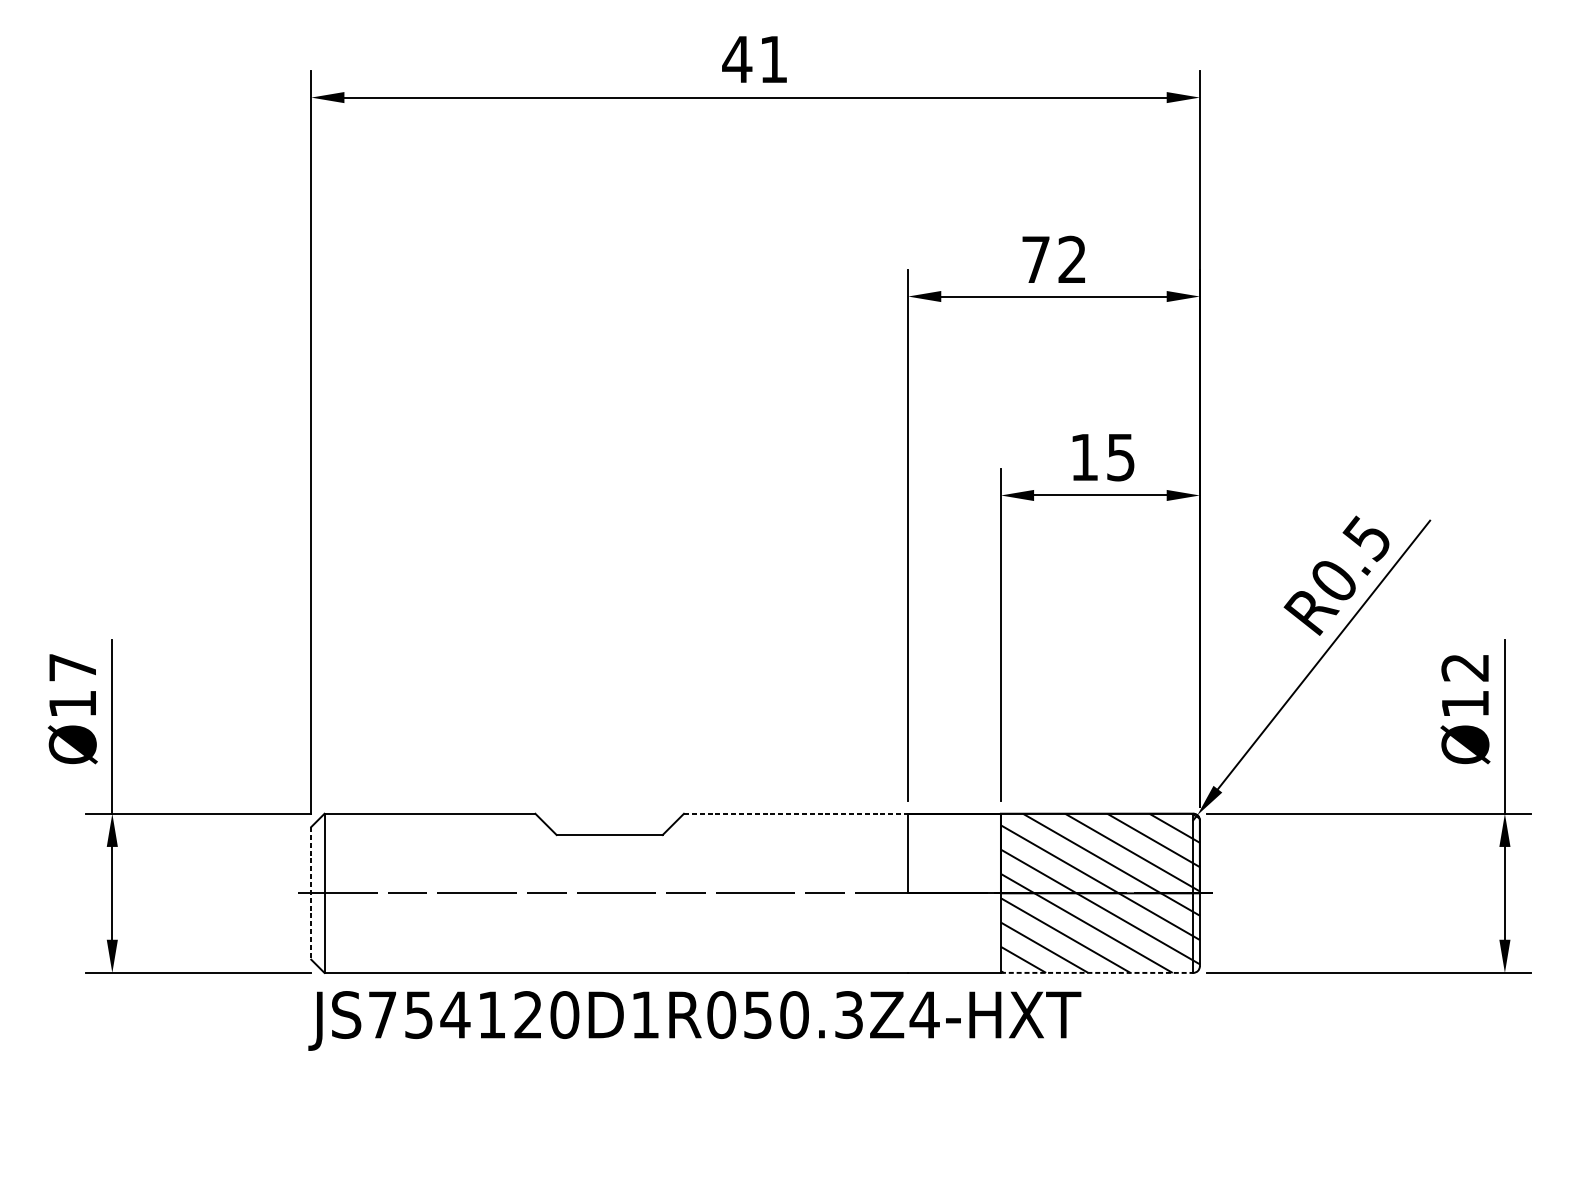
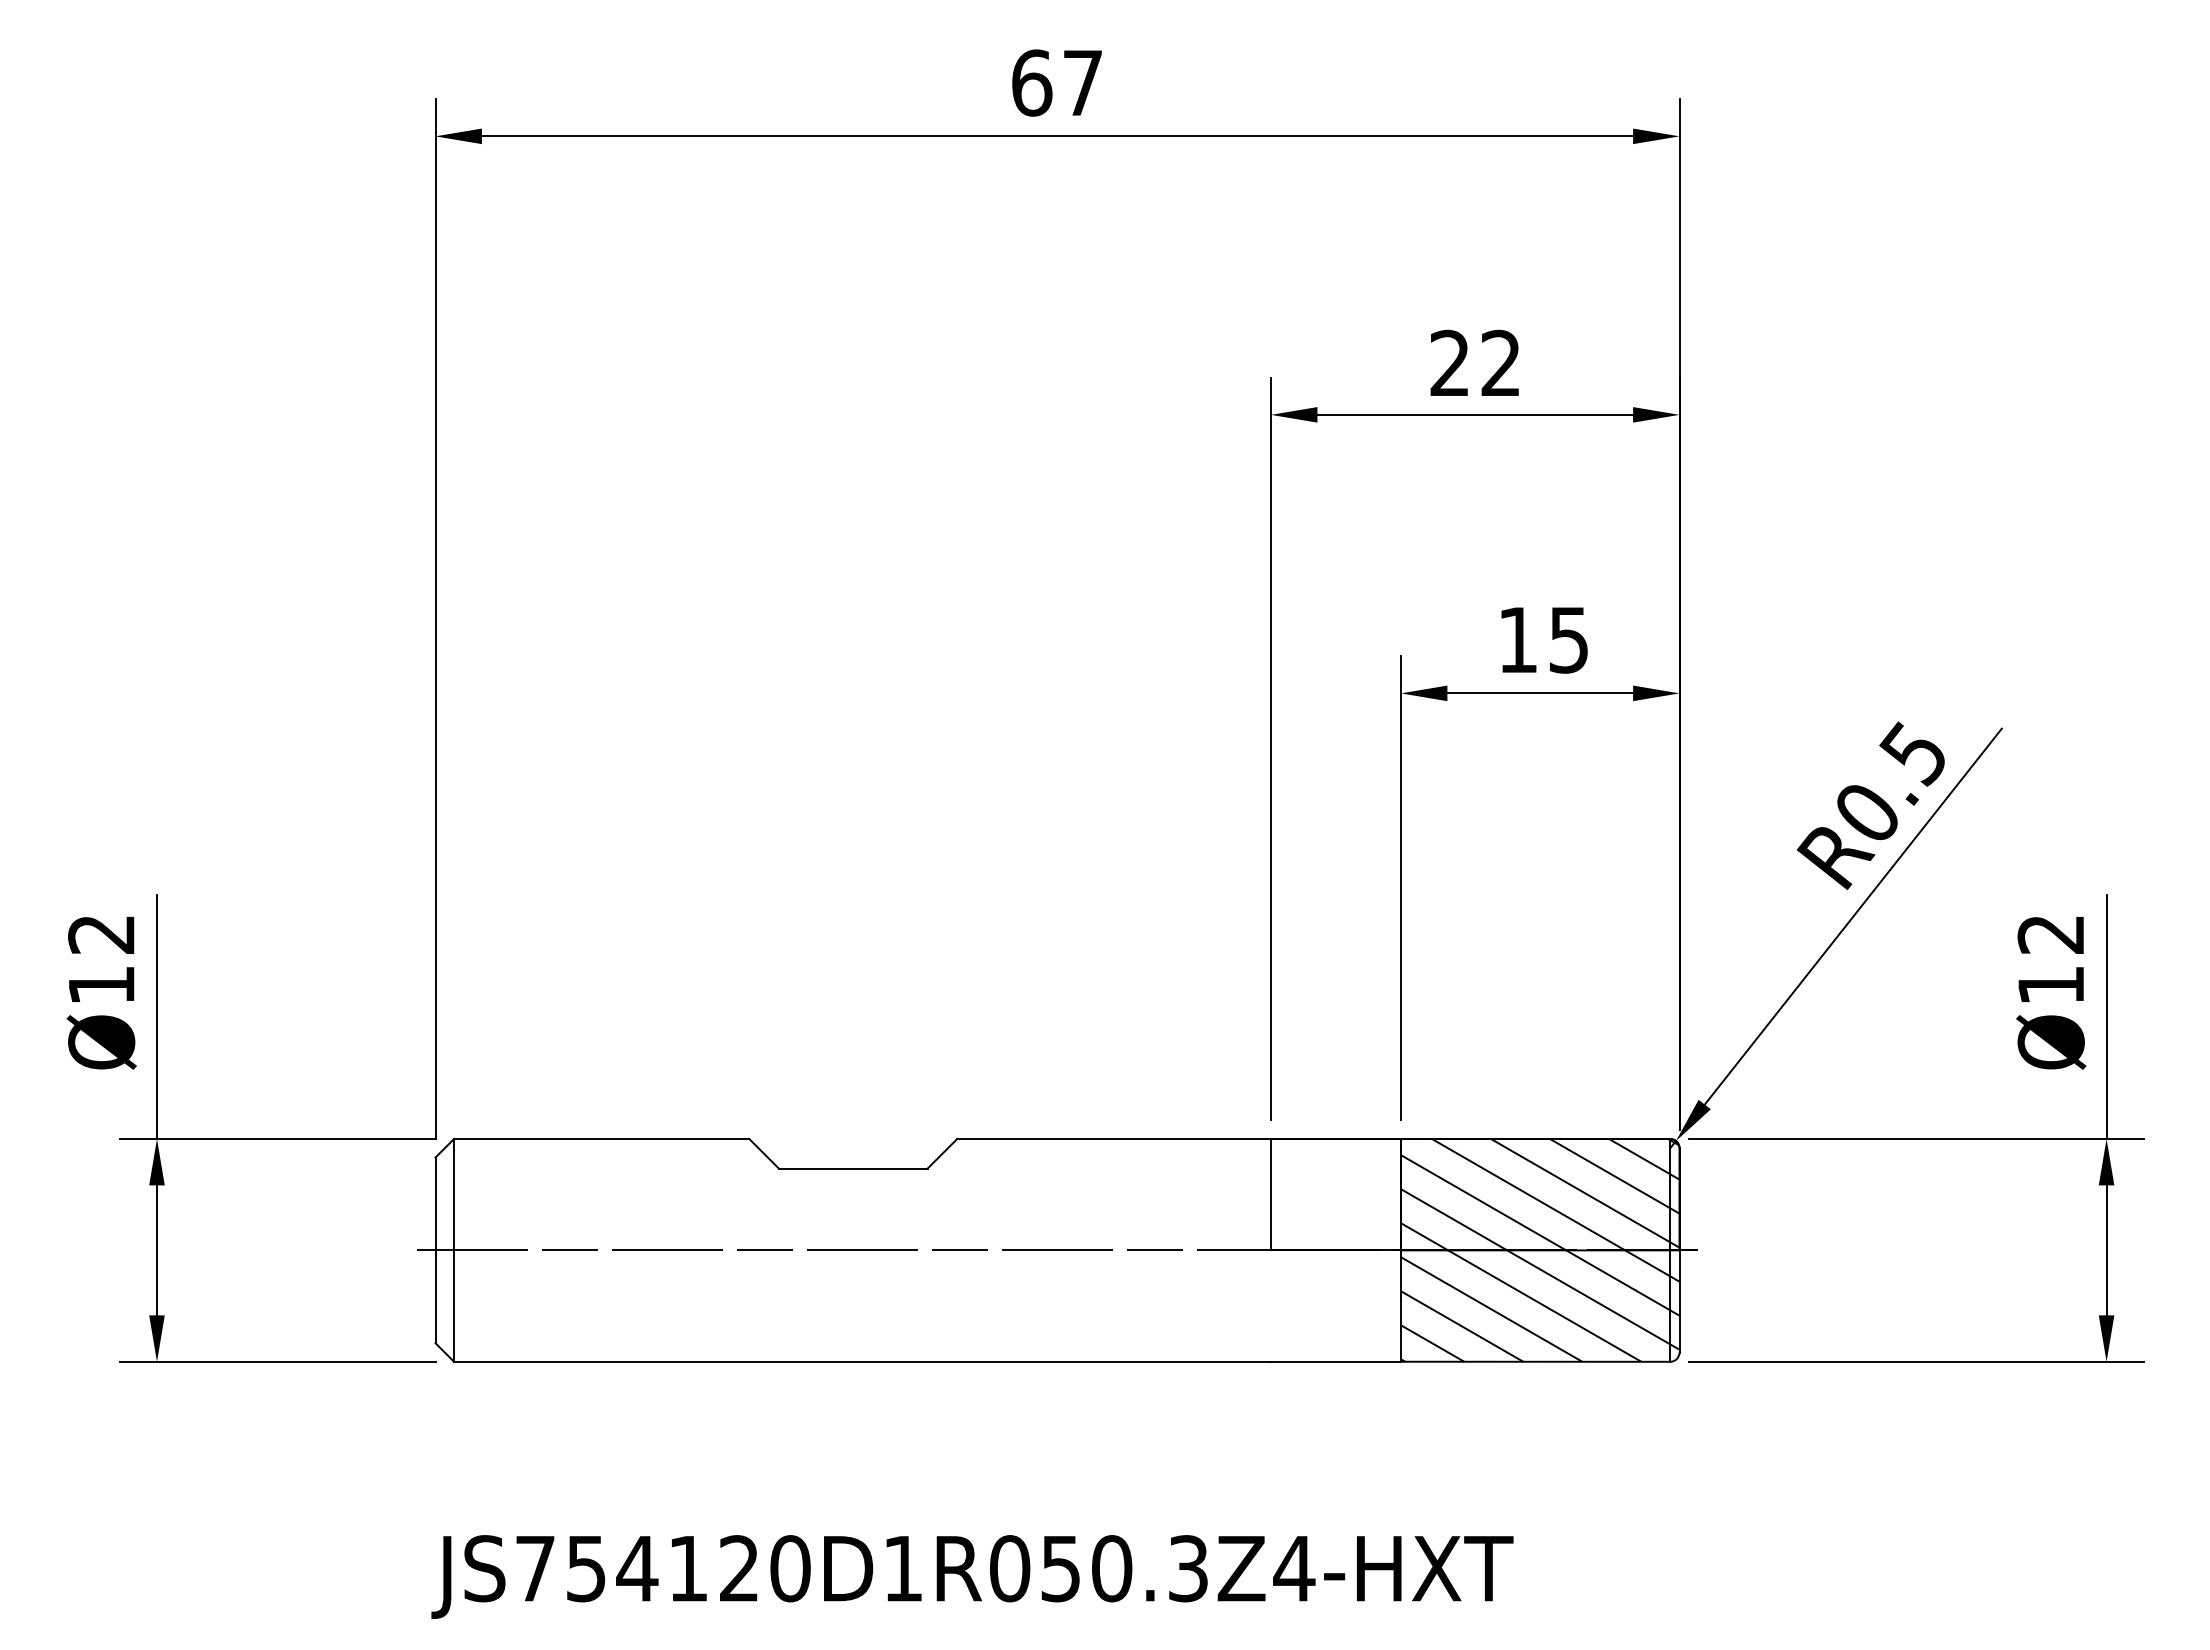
text: (754, 59) -> (1055, 82), 41 -> 67
text: (1035, 259) -> (1449, 362), 72 -> 22
text: (72, 667) -> (101, 934), Ø17 -> Ø12
line: (796, 813) -> (1114, 1138), dashed -> solid
line: (311, 893) -> (435, 1250), dashed -> solid
line: (1097, 972) -> (1535, 1361), dashed -> solid
text: (694, 1020) -> (972, 1576), moved

